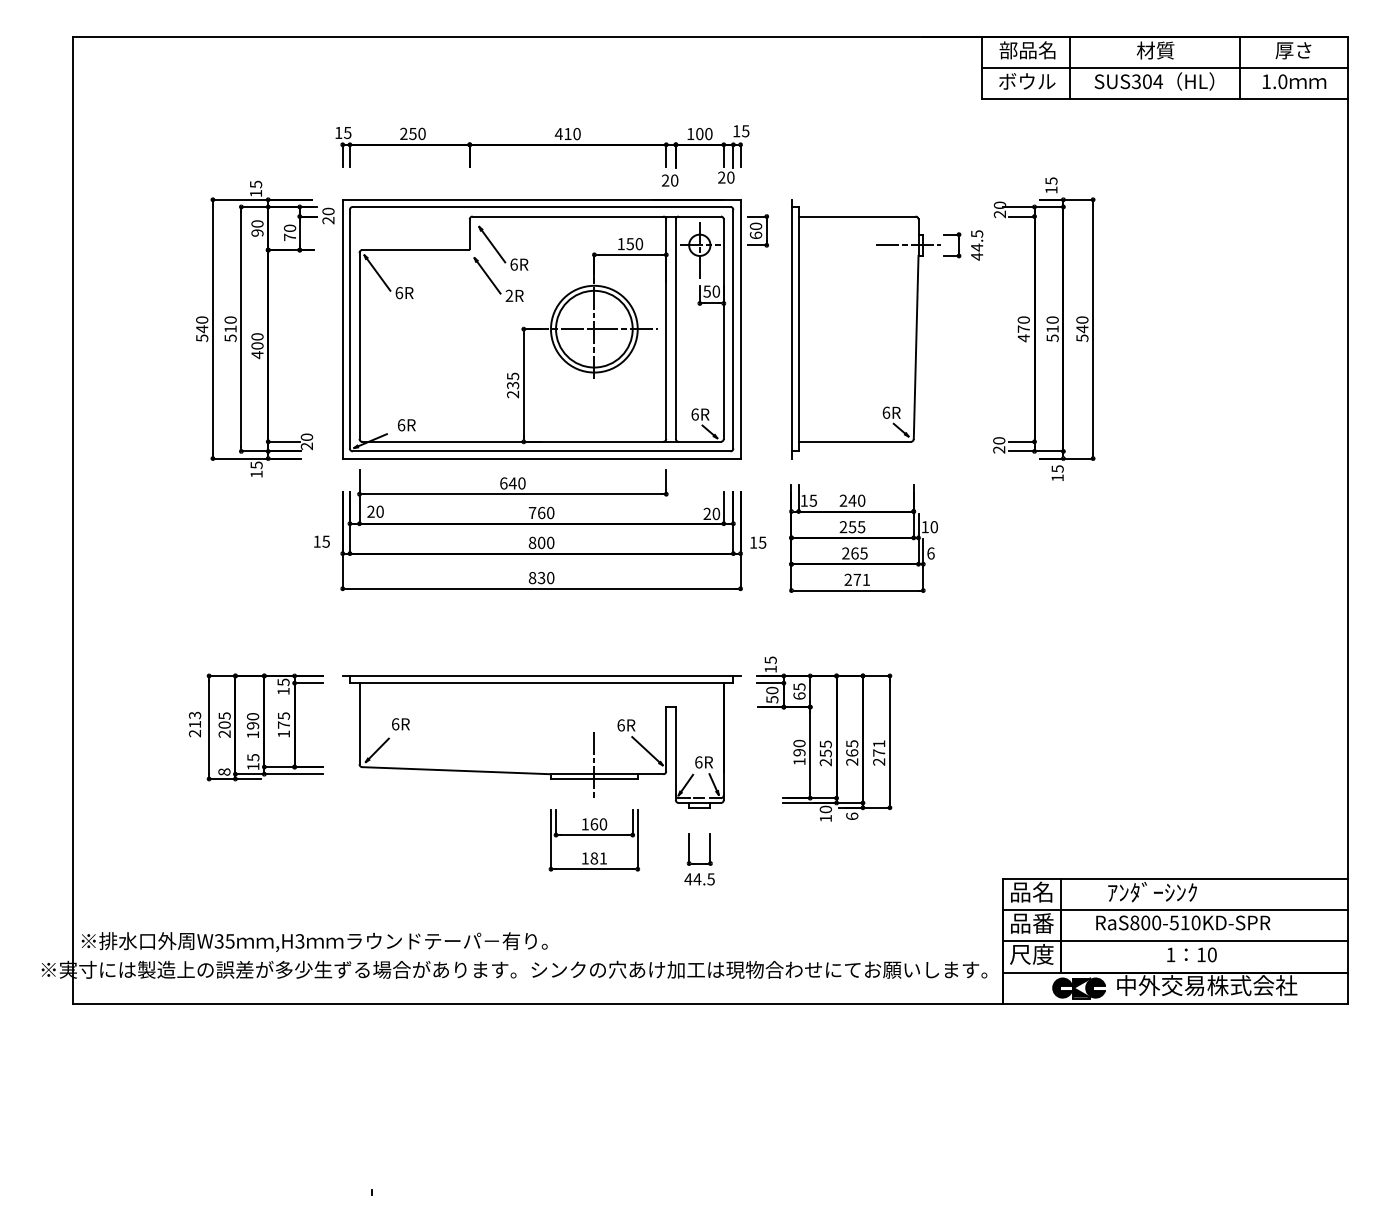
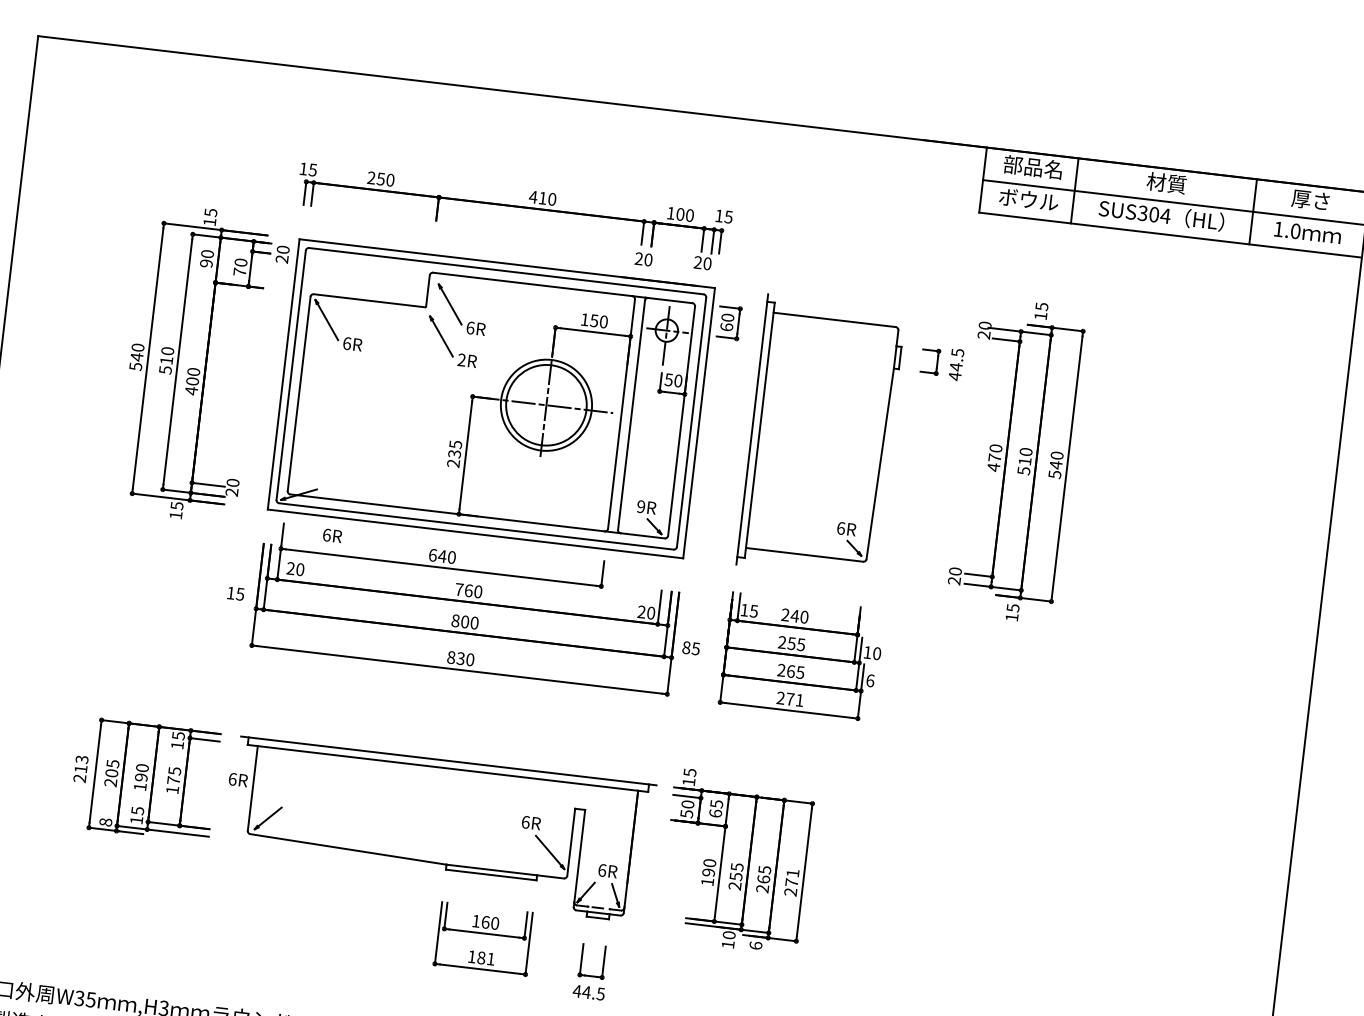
line: (908, 245) -> (884, 356), removed
text: (694, 414) -> (640, 506), 6R -> 9R
text: (406, 425) -> (332, 536), moved
text: (753, 542) -> (686, 647), 15 -> 85
text: (400, 724) -> (237, 780), moved
line: (594, 765) -> (493, 860), removed

